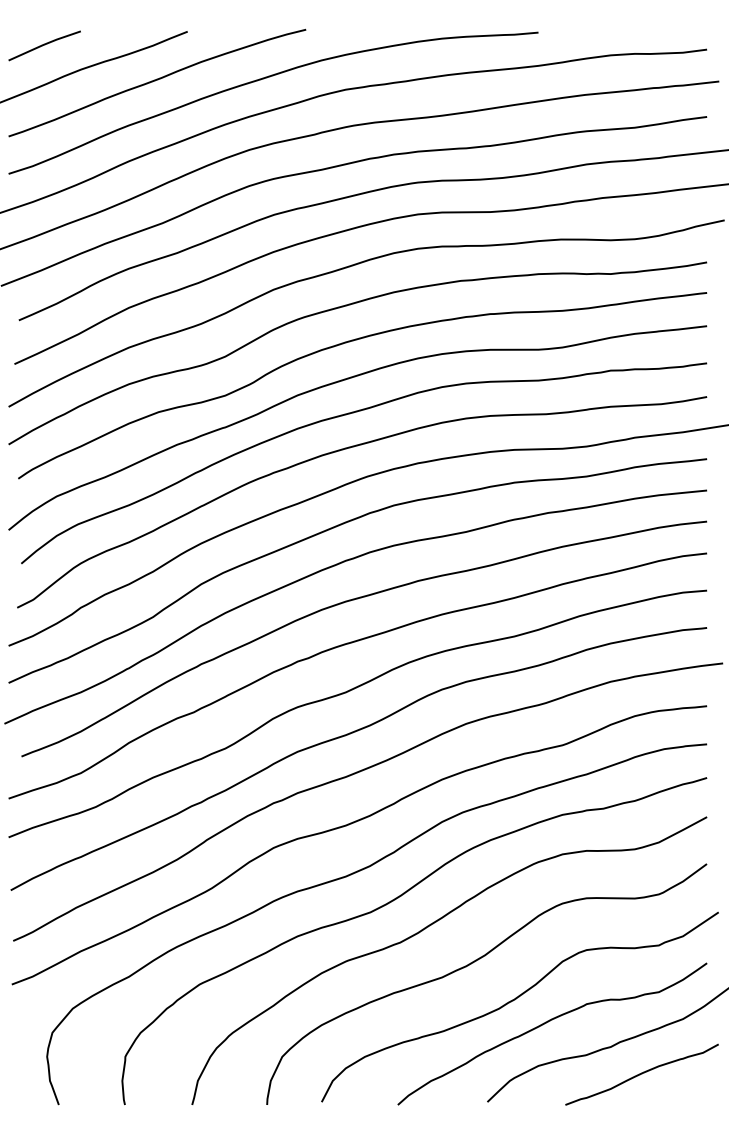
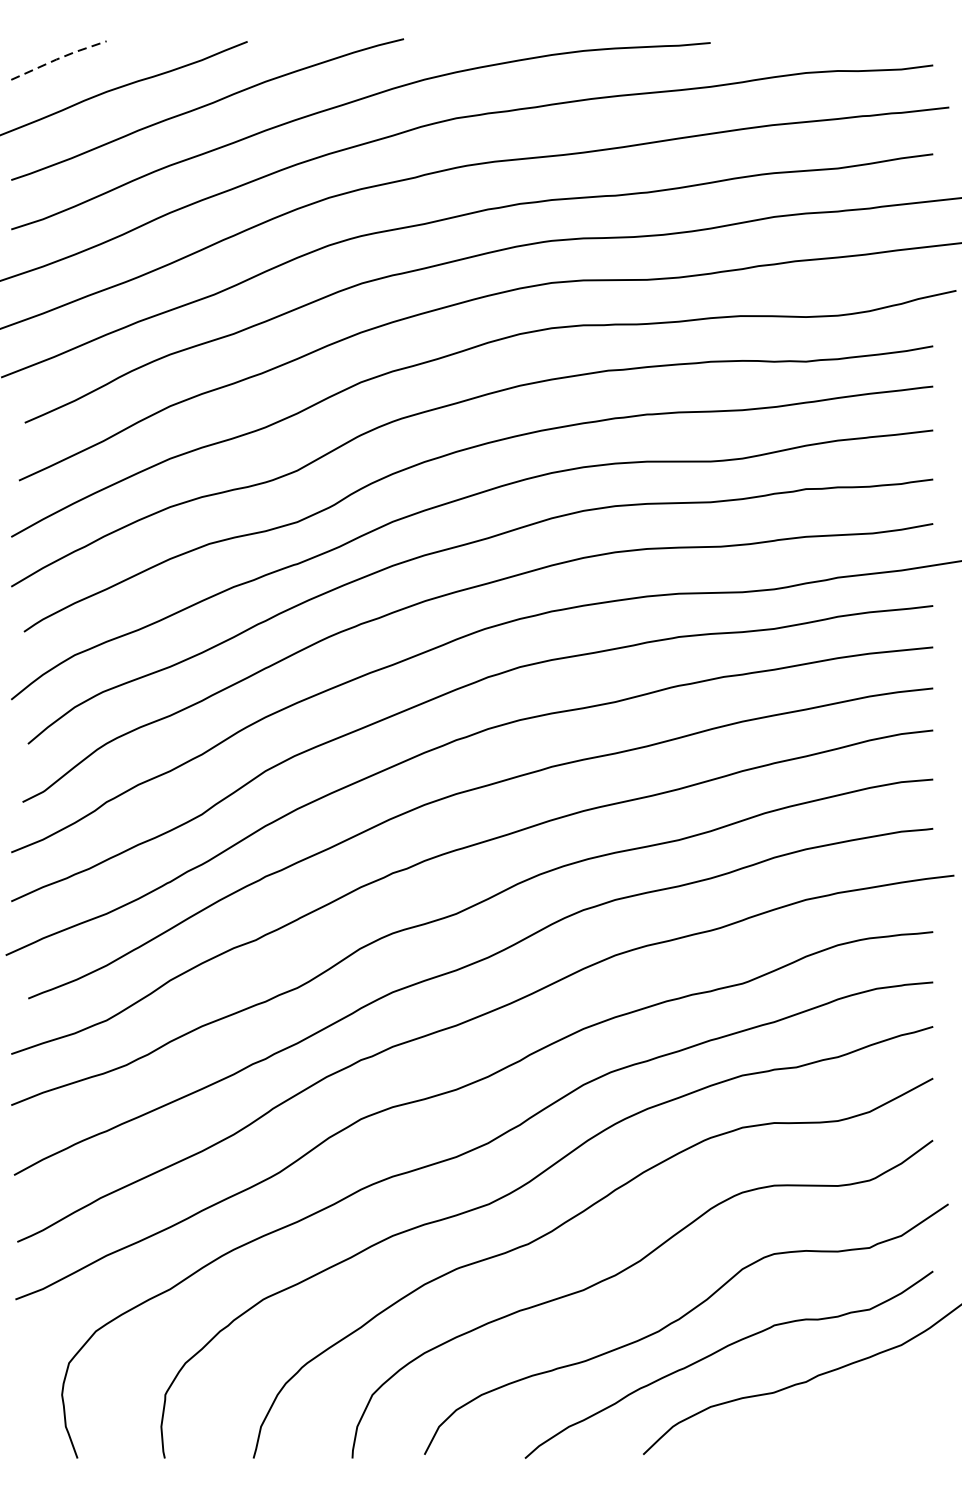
line: (44, 44) -> (58, 58), solid -> dashed
curve: (641, 1074) -> (846, 1418), removed

